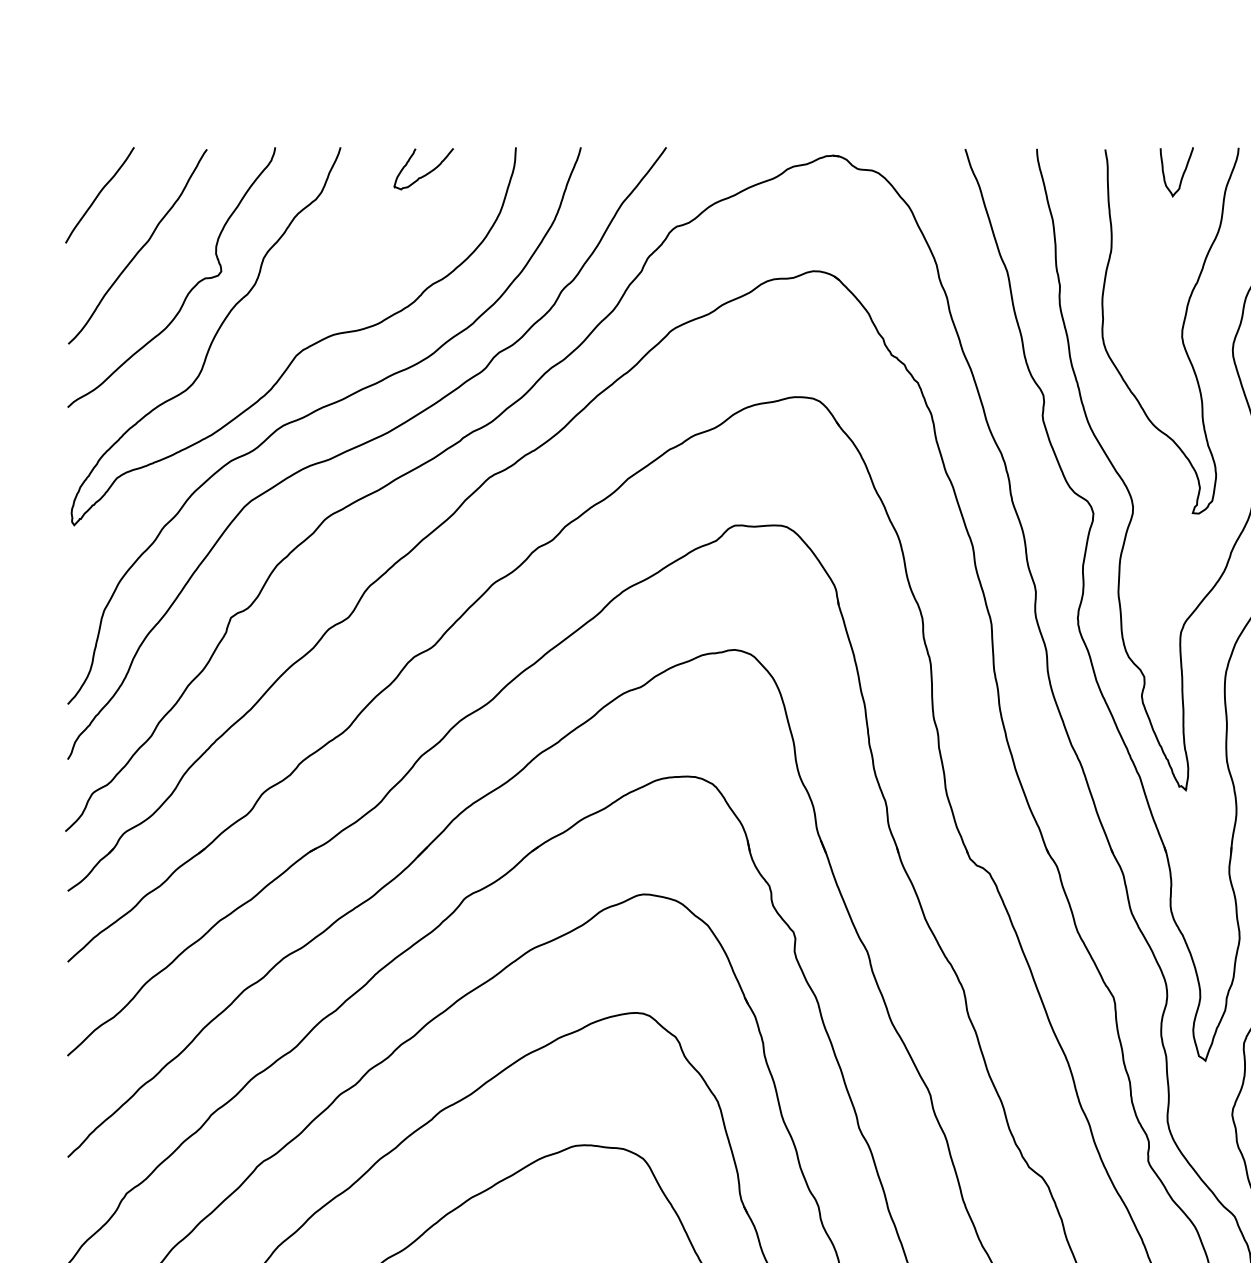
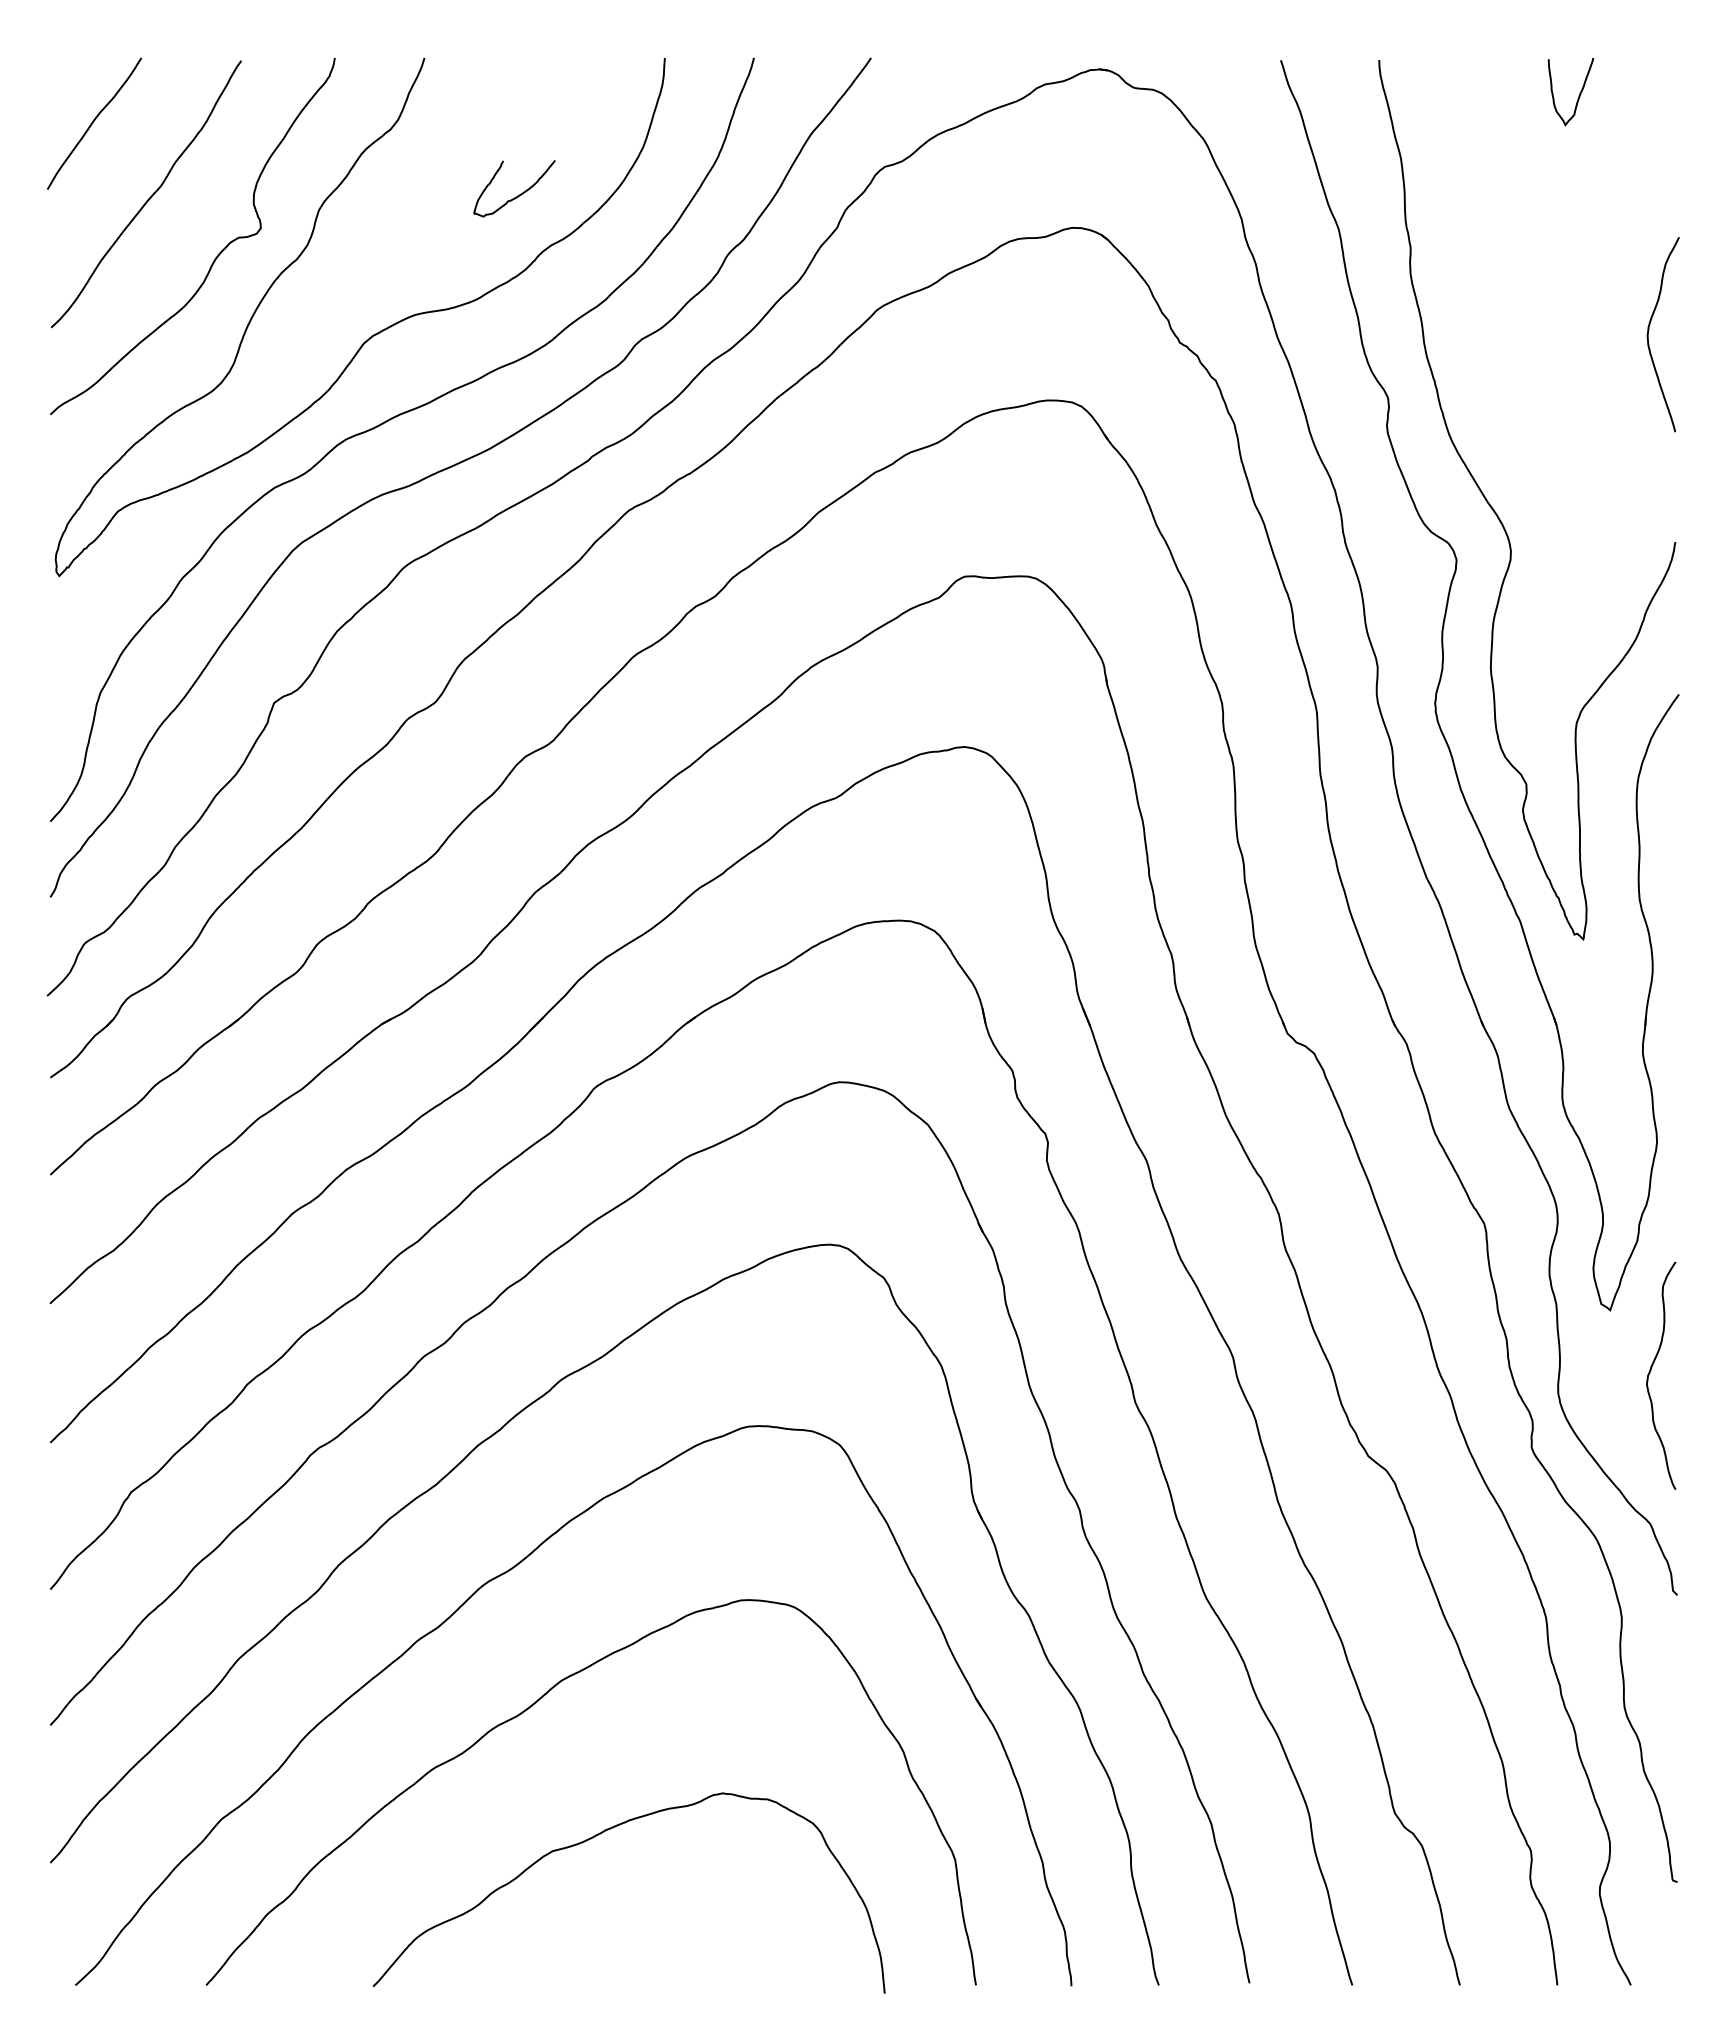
curve: (425, 173) -> (517, 195), moved
curve: (1181, 330) -> (1577, 309), removed

